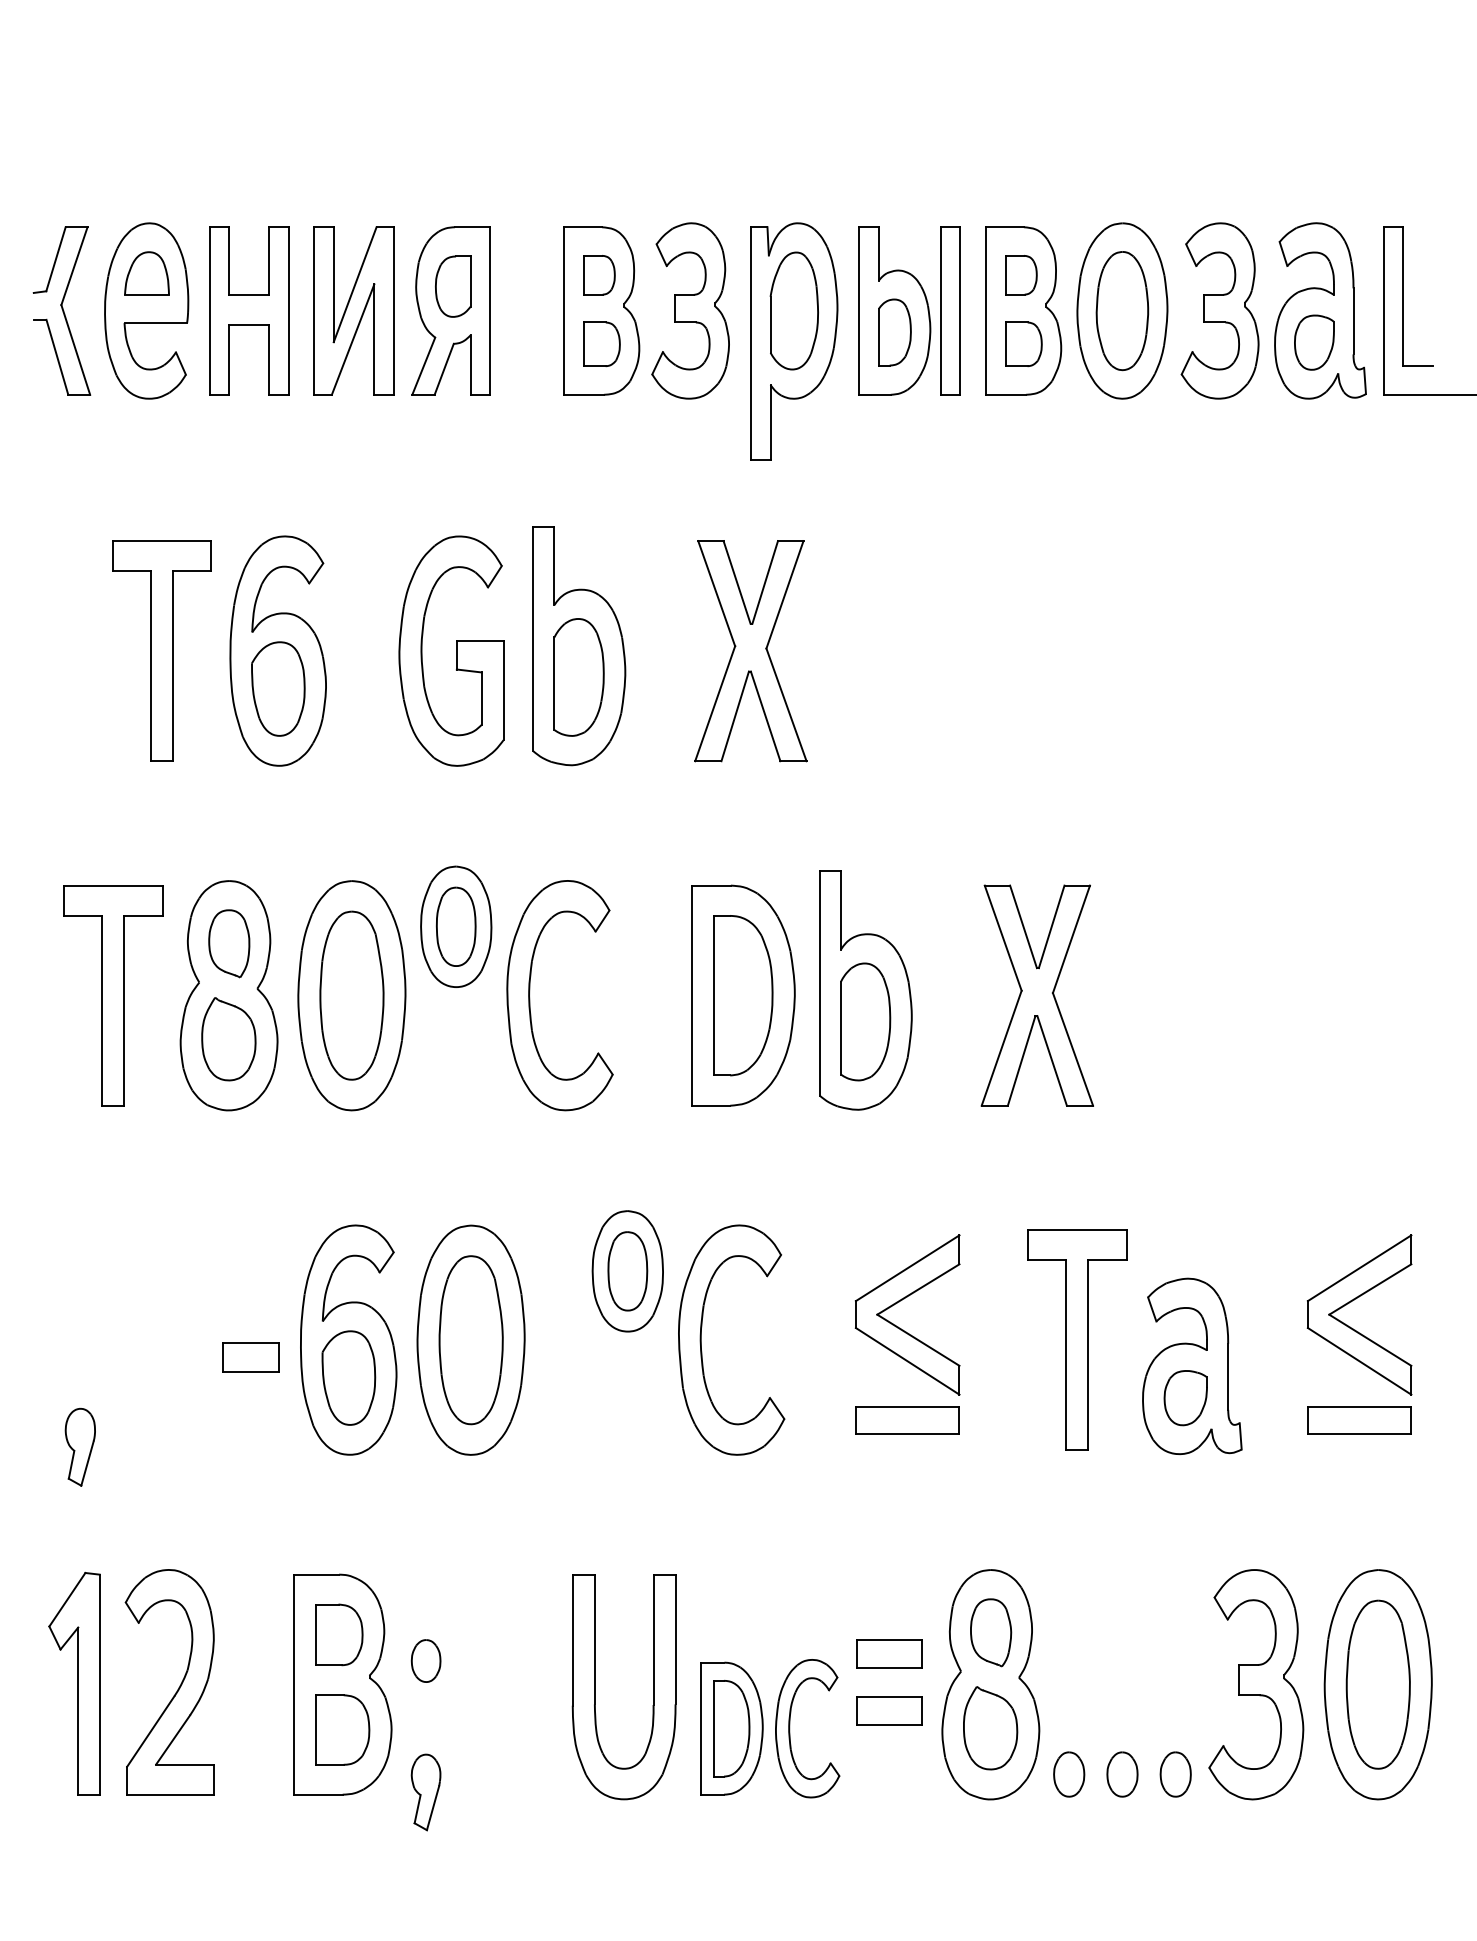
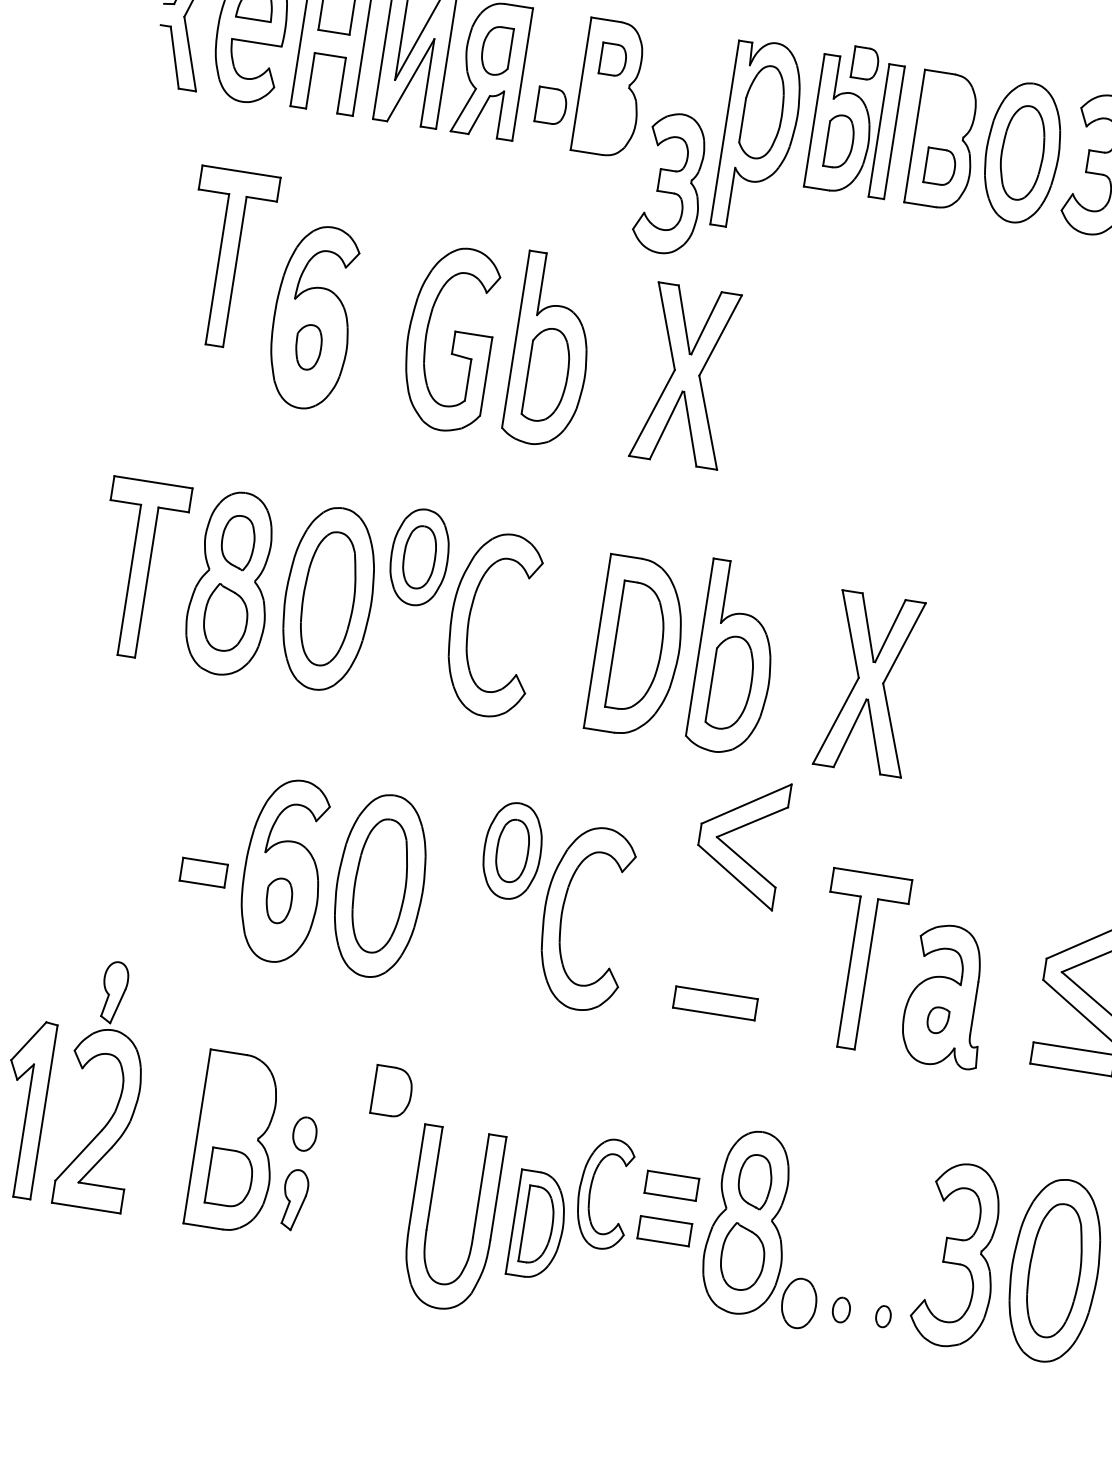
part: (1021, 275) -> (865, 63), moved
part: (690, 310) -> (671, 183), moved
part: (601, 344) -> (551, 106), moved
part: (161, 650) -> (227, 258), moved
part: (278, 688) -> (308, 346), size x0.6
part: (899, 1302) -> (735, 830), moved
part: (348, 1377) -> (278, 900), size x0.6
part: (1185, 1398) -> (937, 1020), size x0.6
part: (79, 1446) -> (113, 991), moved
part: (339, 1634) -> (392, 1091), moved
part: (595, 1687) -> (429, 1216), moved
part: (790, 1728) -> (591, 1191), moved
part: (1069, 1774) -> (799, 1303), size x1.4
part: (1122, 1774) -> (841, 1310), size x0.7
part: (1175, 1774) -> (883, 1316), size x0.6
part: (425, 1792) -> (294, 1200), moved

